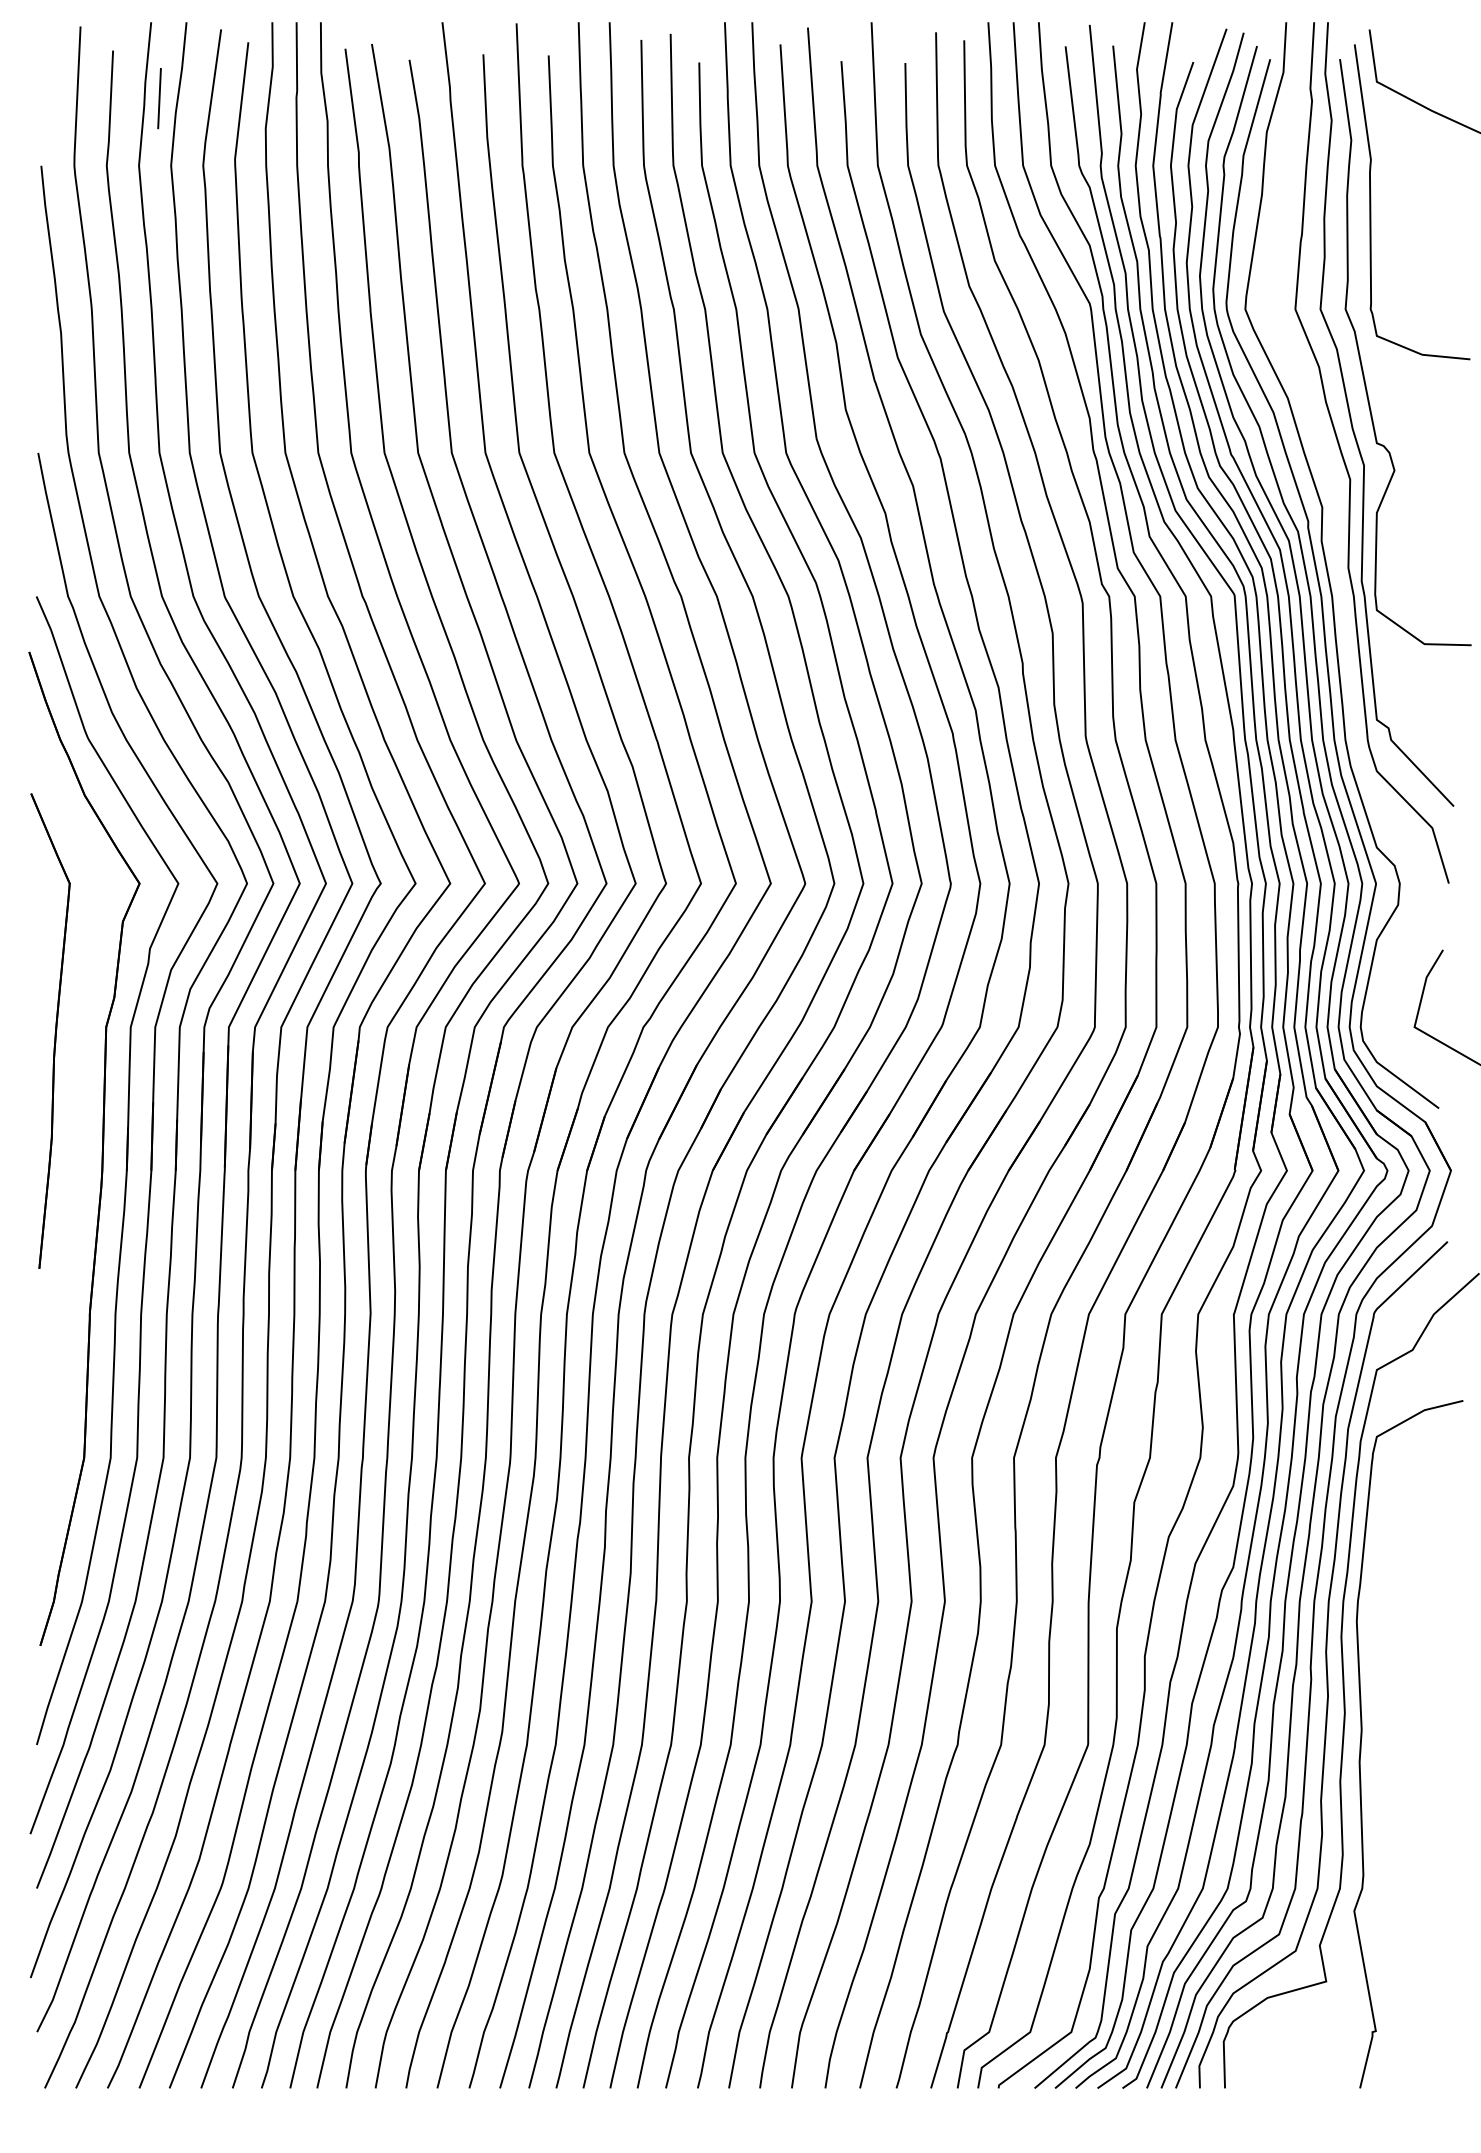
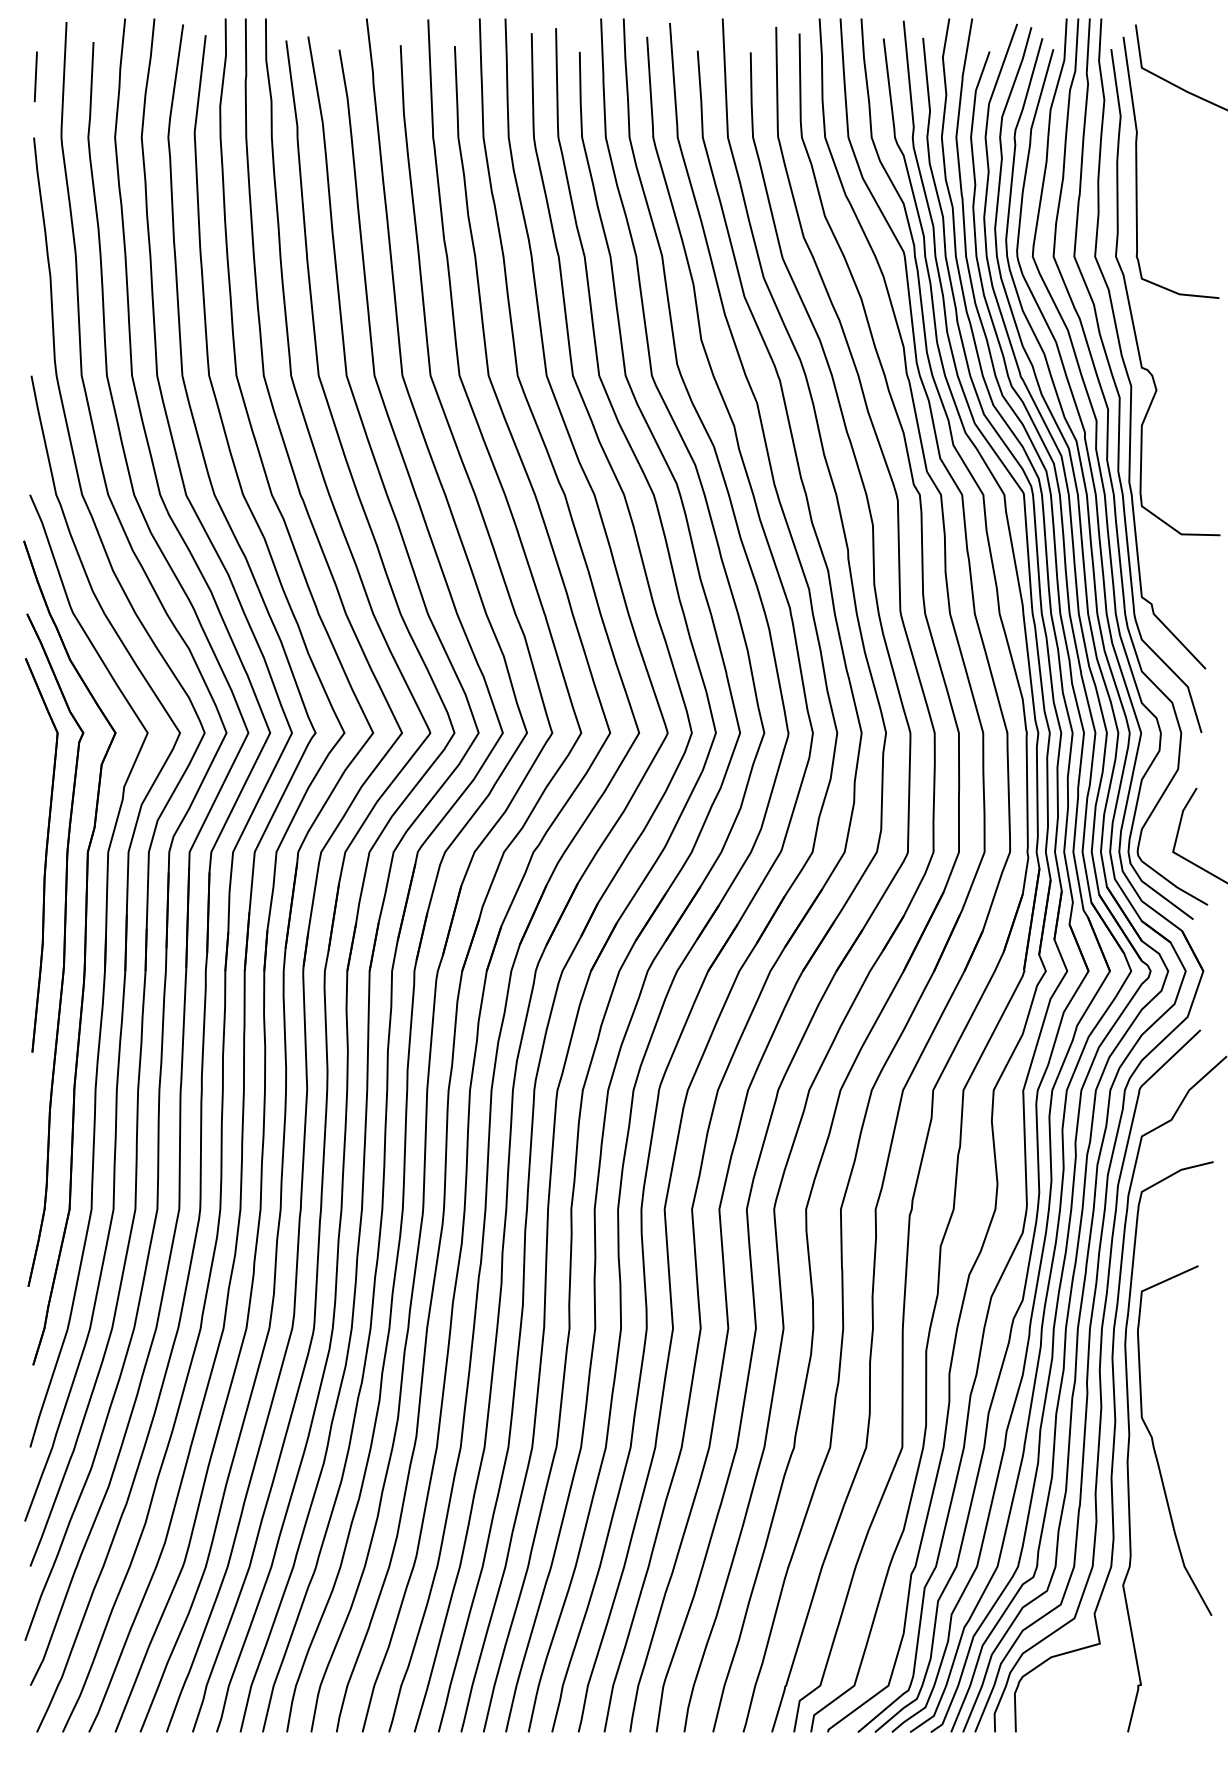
line: (159, 98) -> (35, 76), moved
curve: (1337, 561) -> (1109, 465), added
part: (77, 1145) -> (64, 950), added
curve: (1391, 1739) -> (1154, 1442), added

